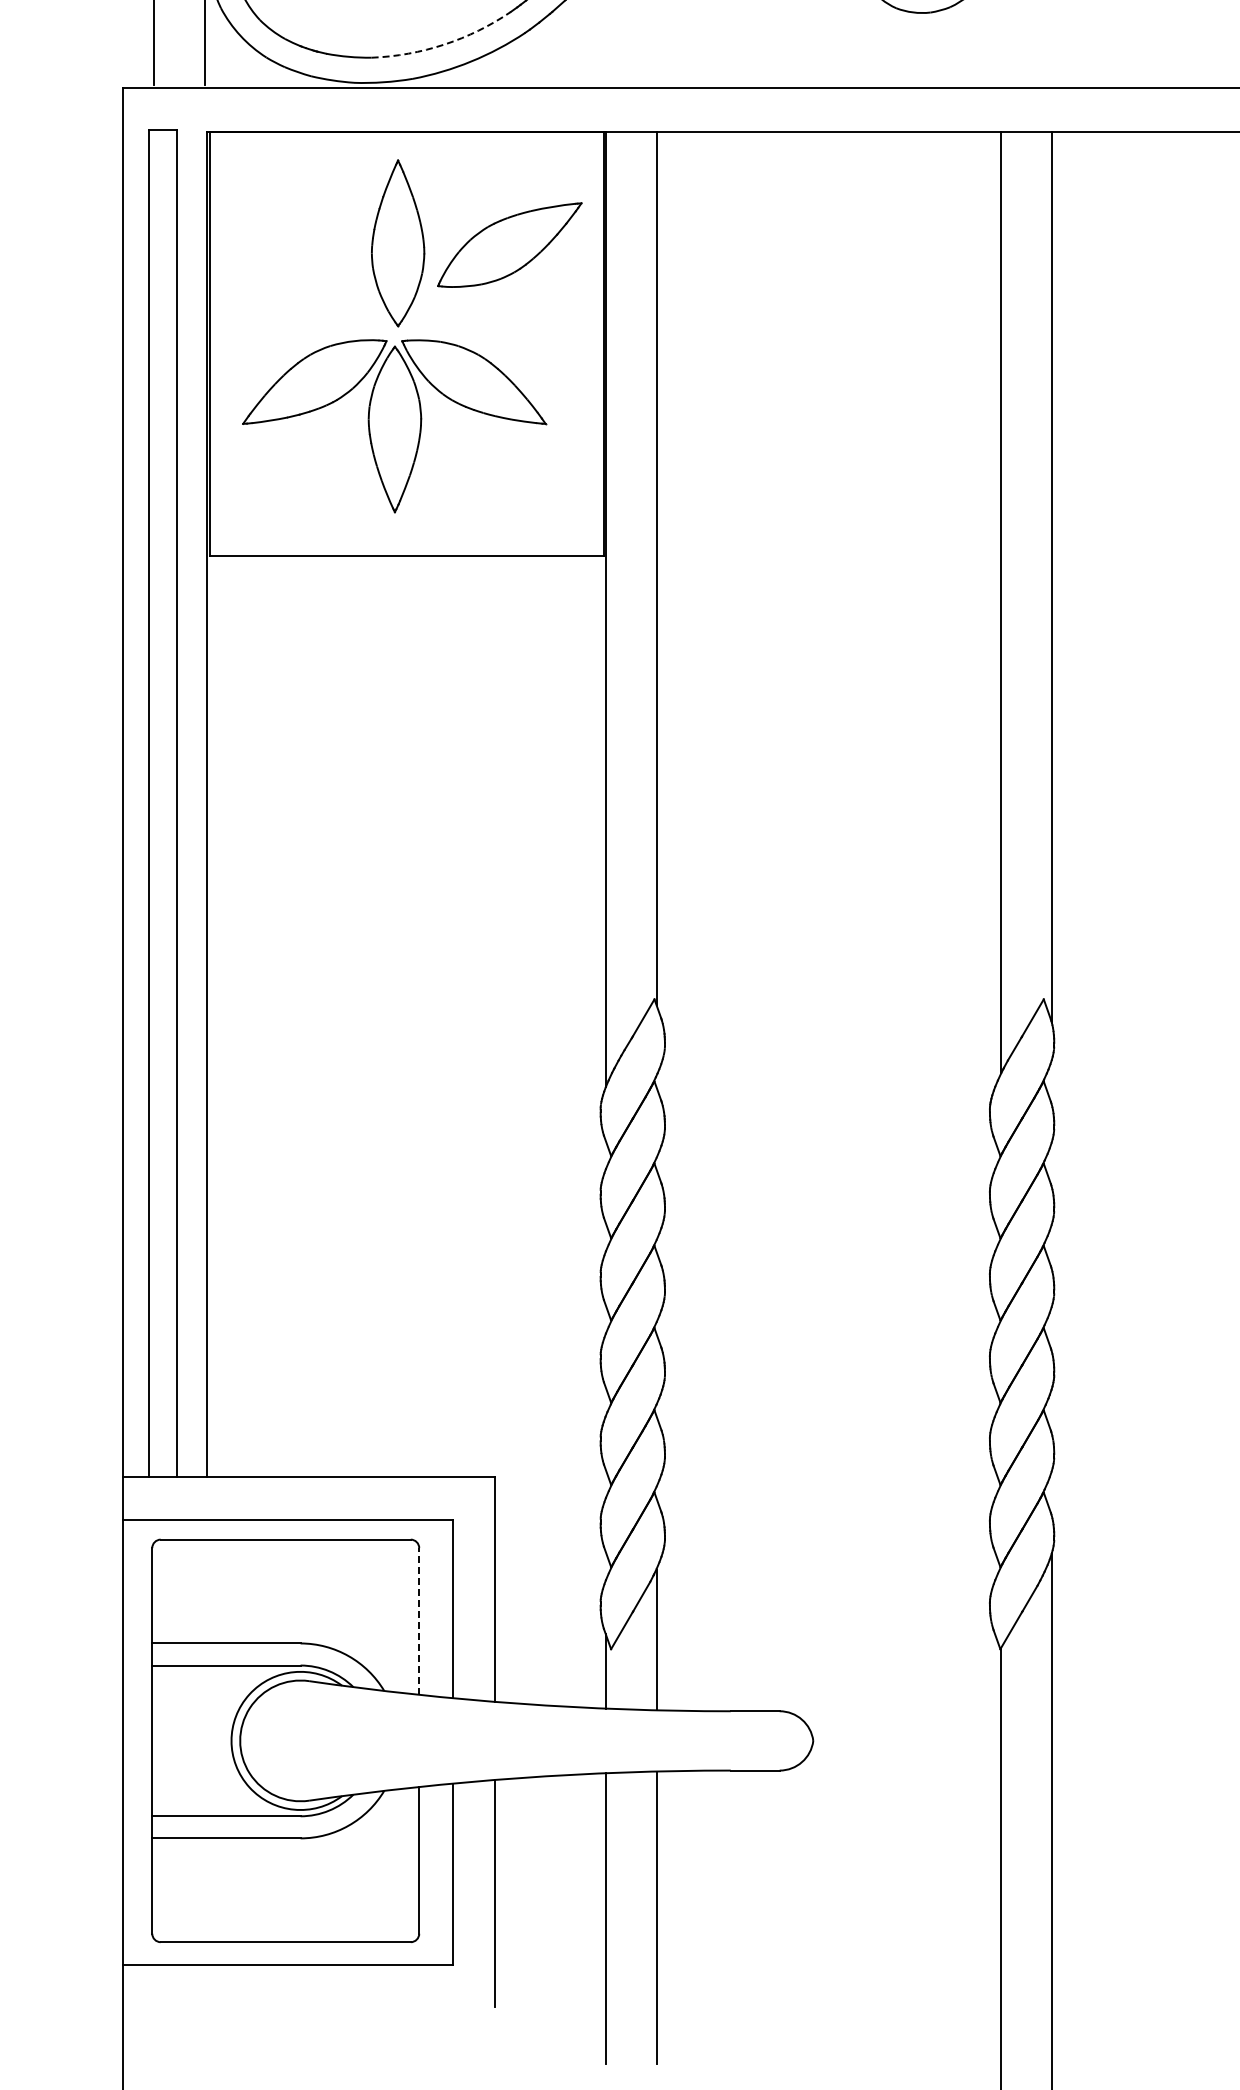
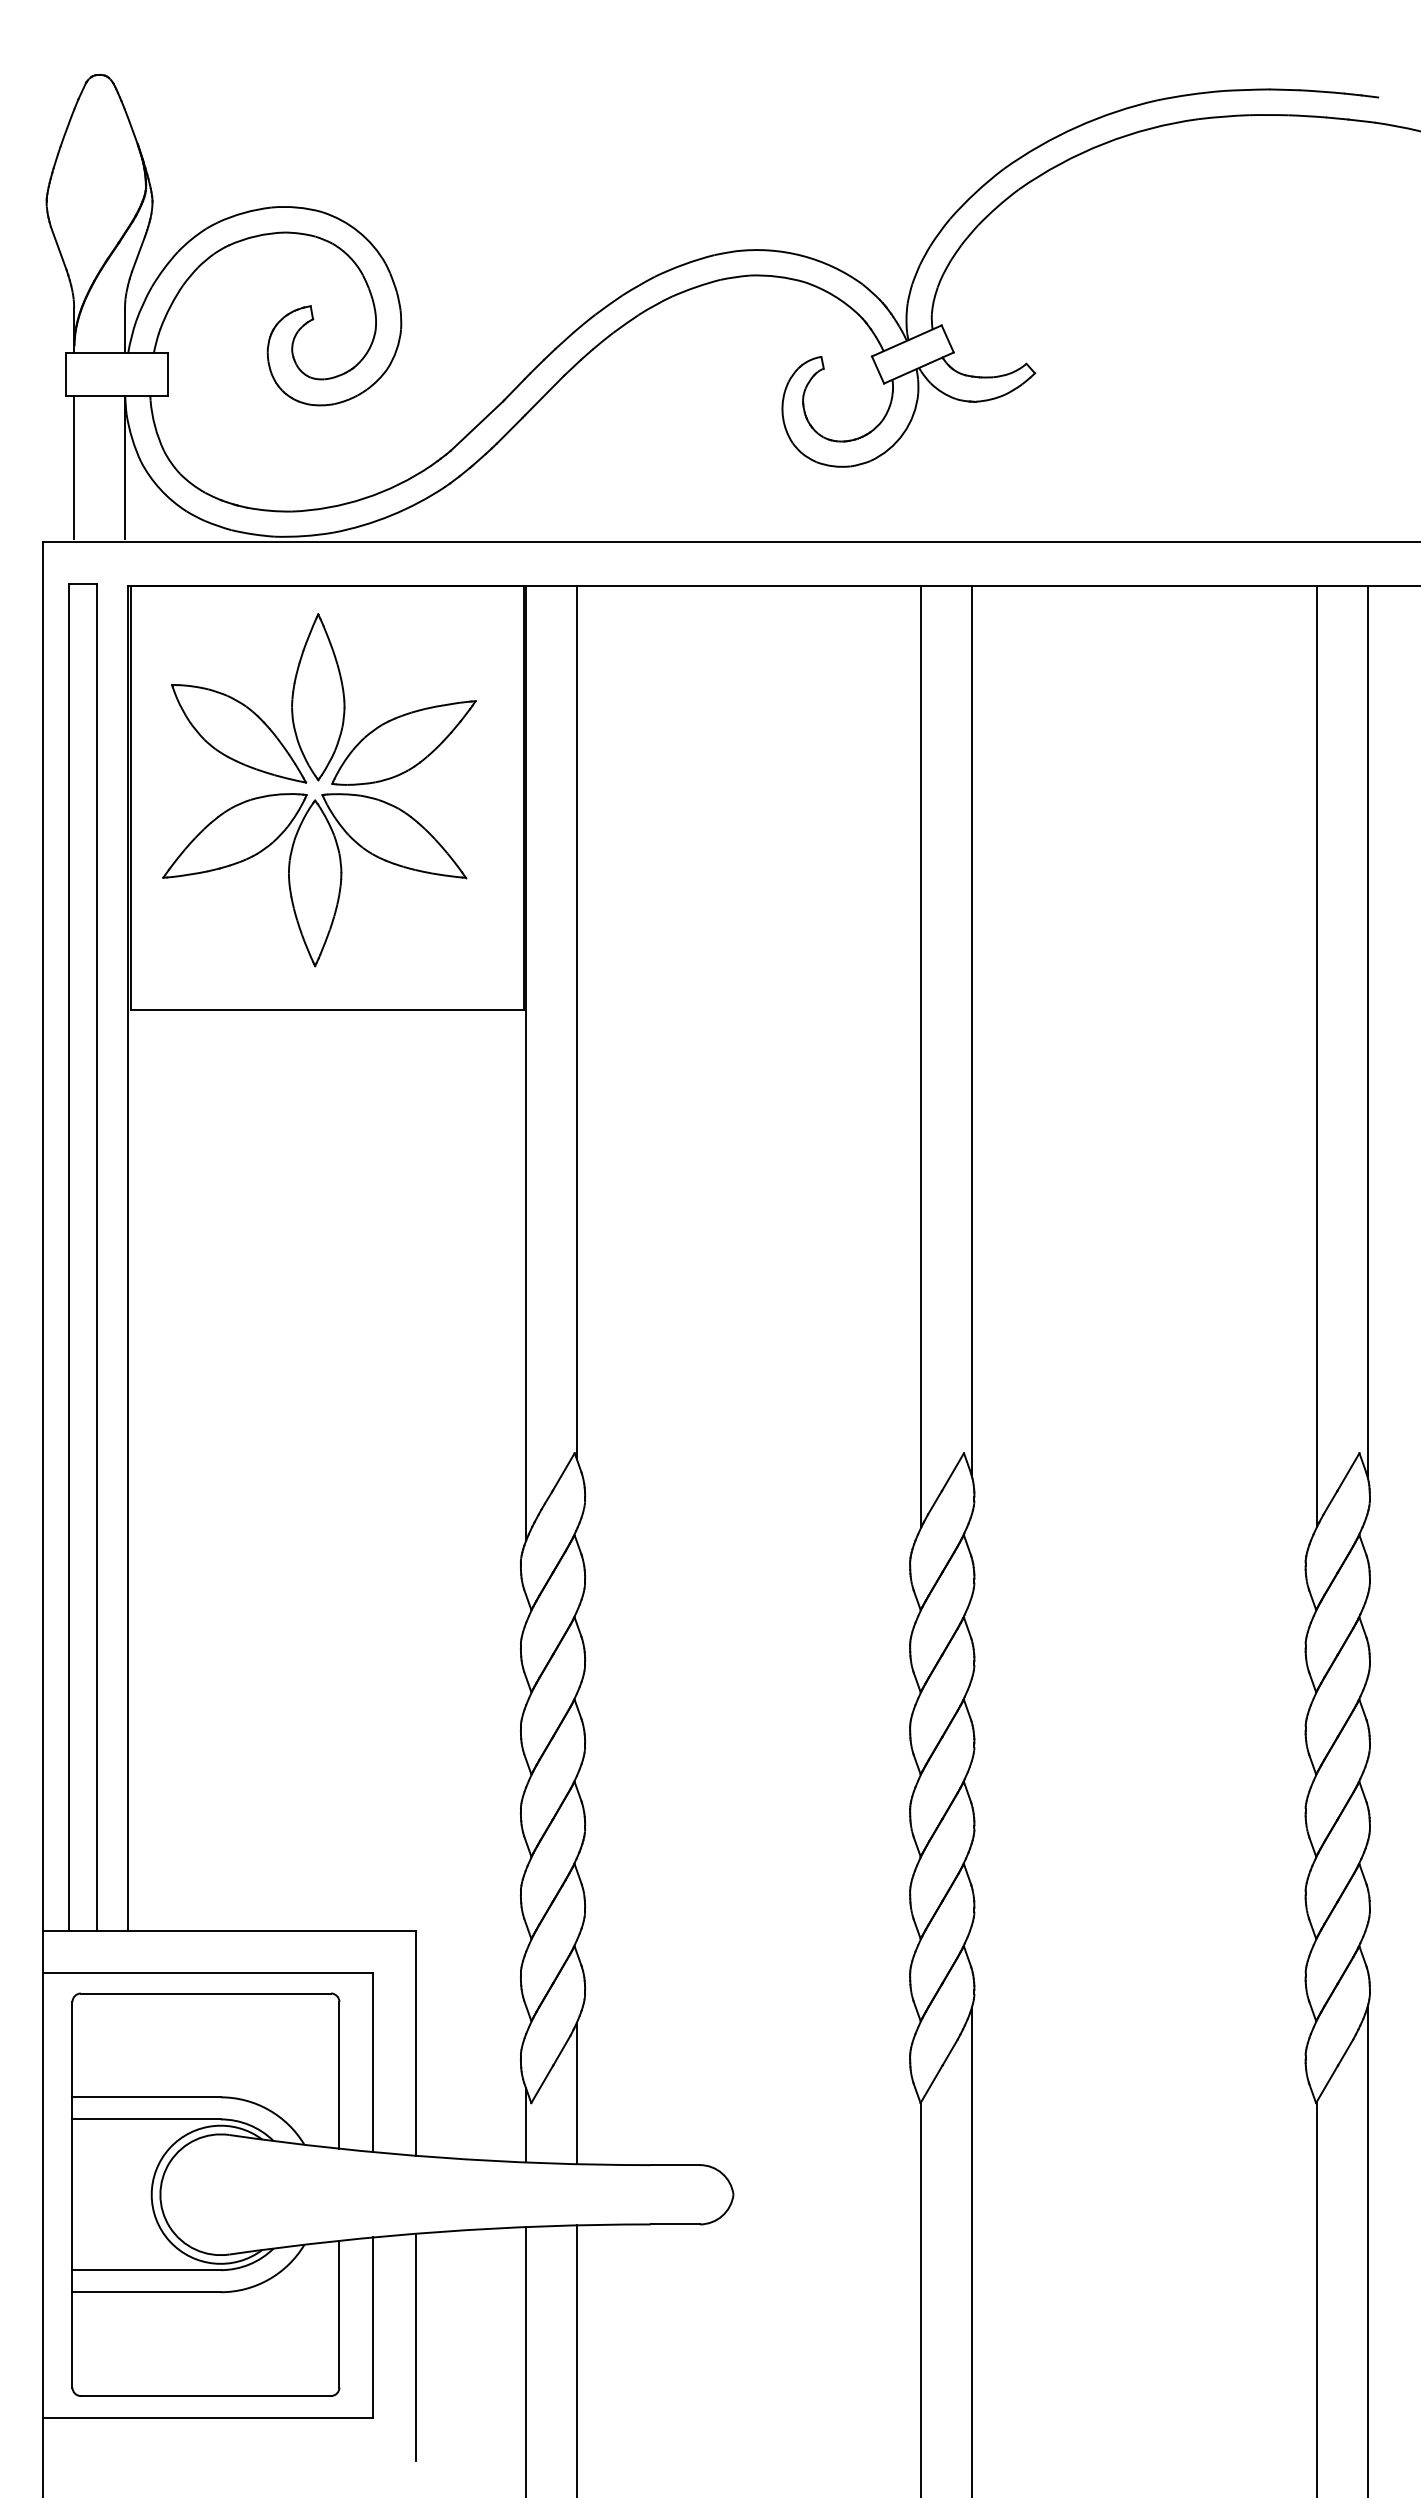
arc: (444, 44) -> (364, 498), dashed -> solid
part: (509, 244) -> (403, 742), moved
part: (319, 279) -> (239, 733), added
line: (419, 1620) -> (339, 2074), dashed -> solid

